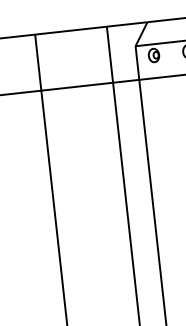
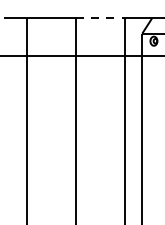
line: (71, 30) -> (100, 18), solid -> dashed

